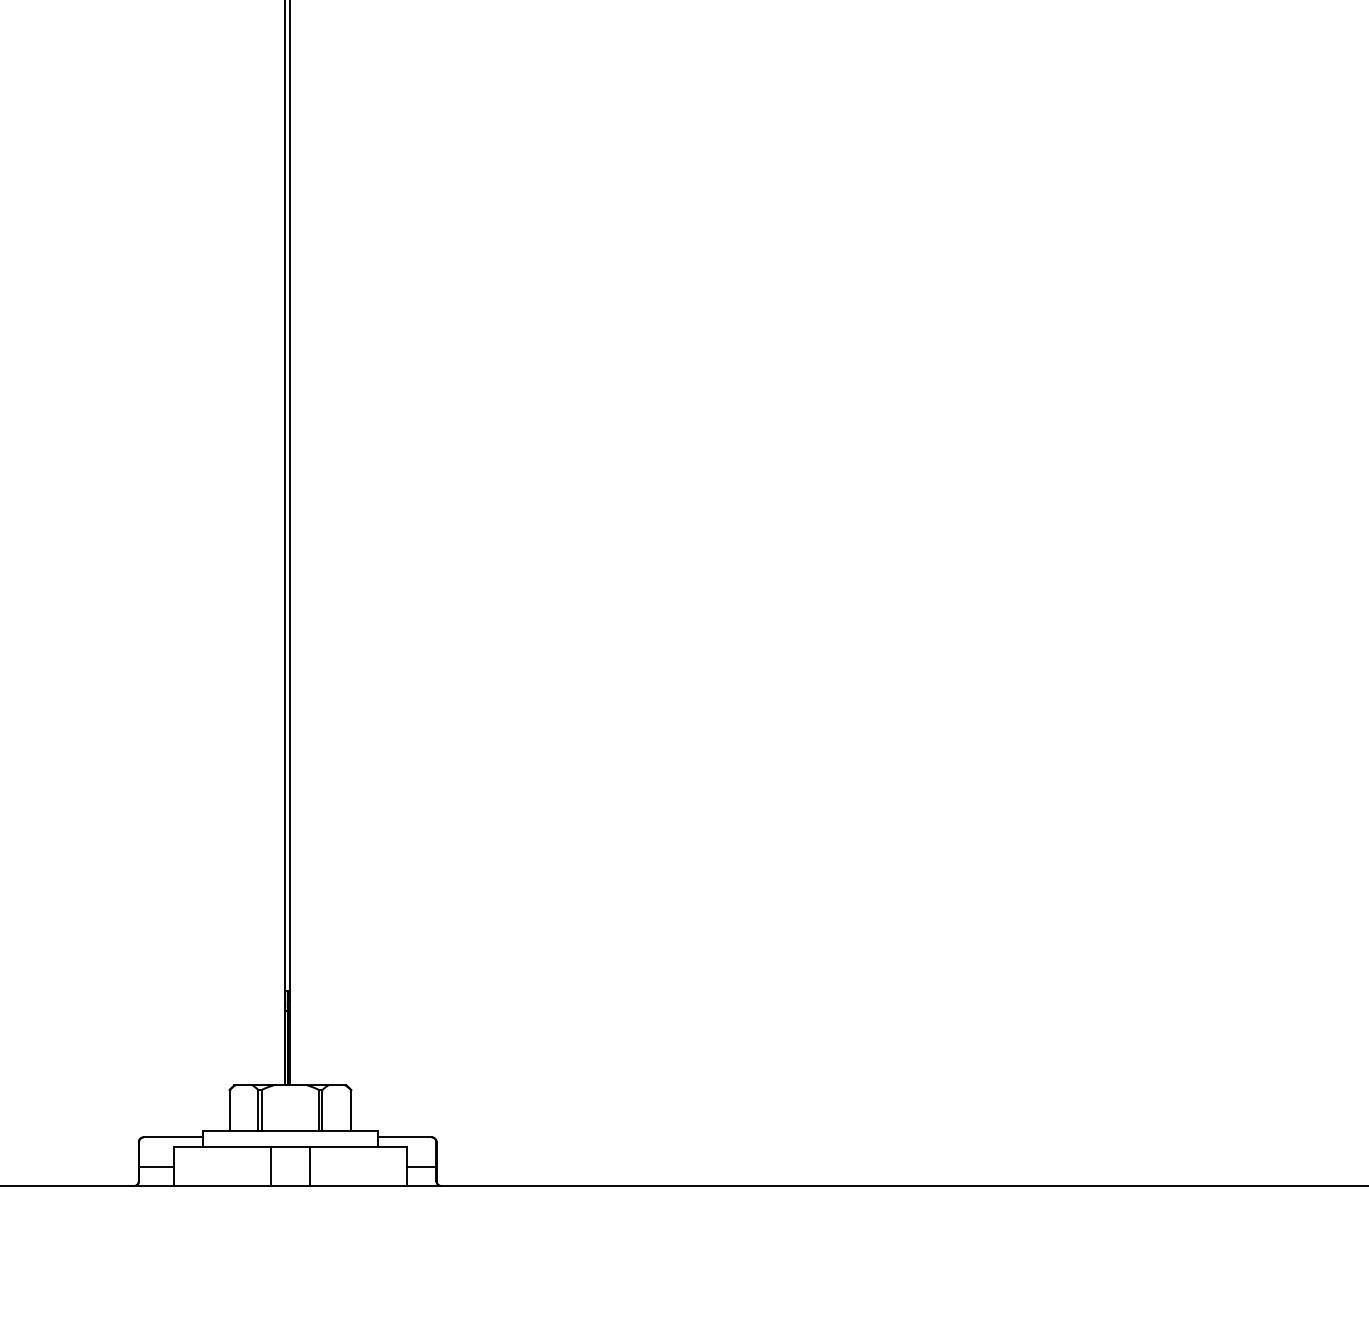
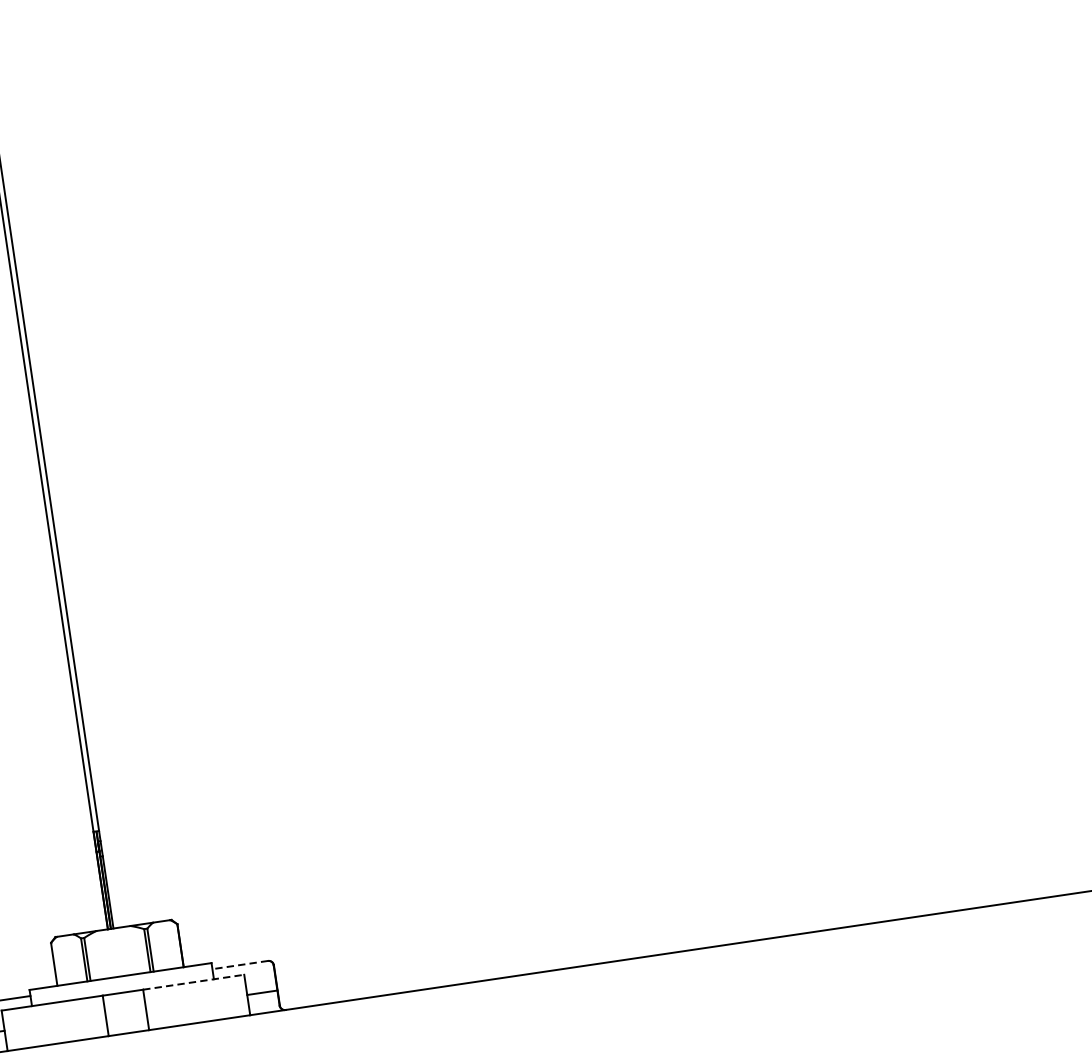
line: (404, 1137) -> (239, 965), solid -> dashed
line: (358, 1147) -> (193, 982), solid -> dashed

